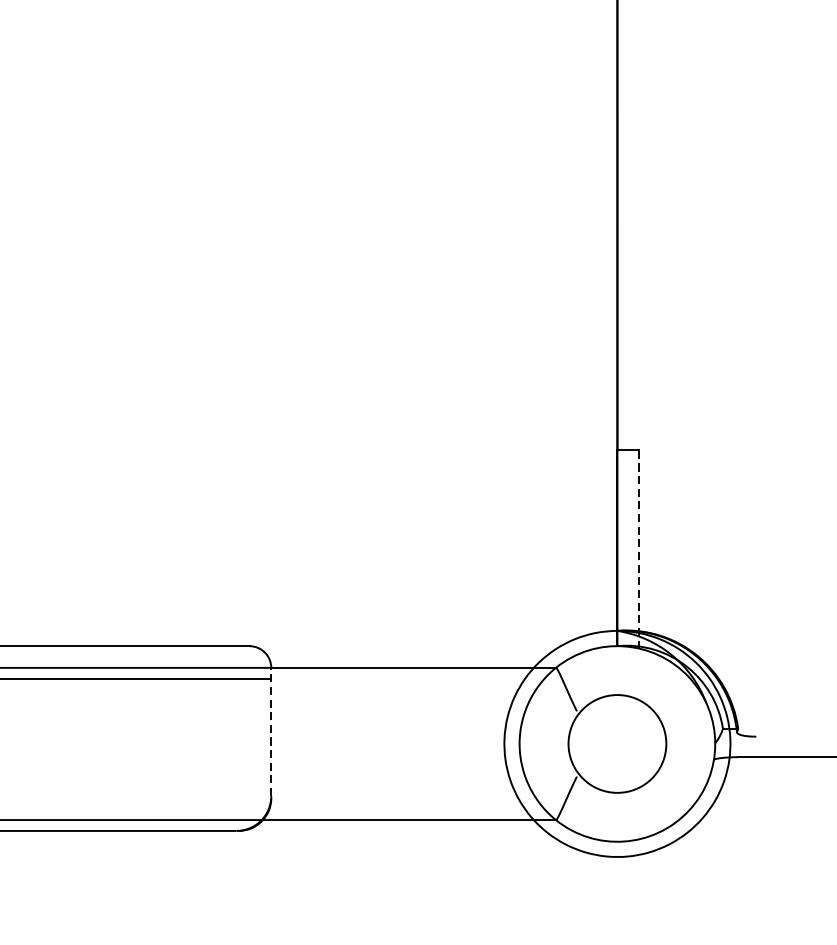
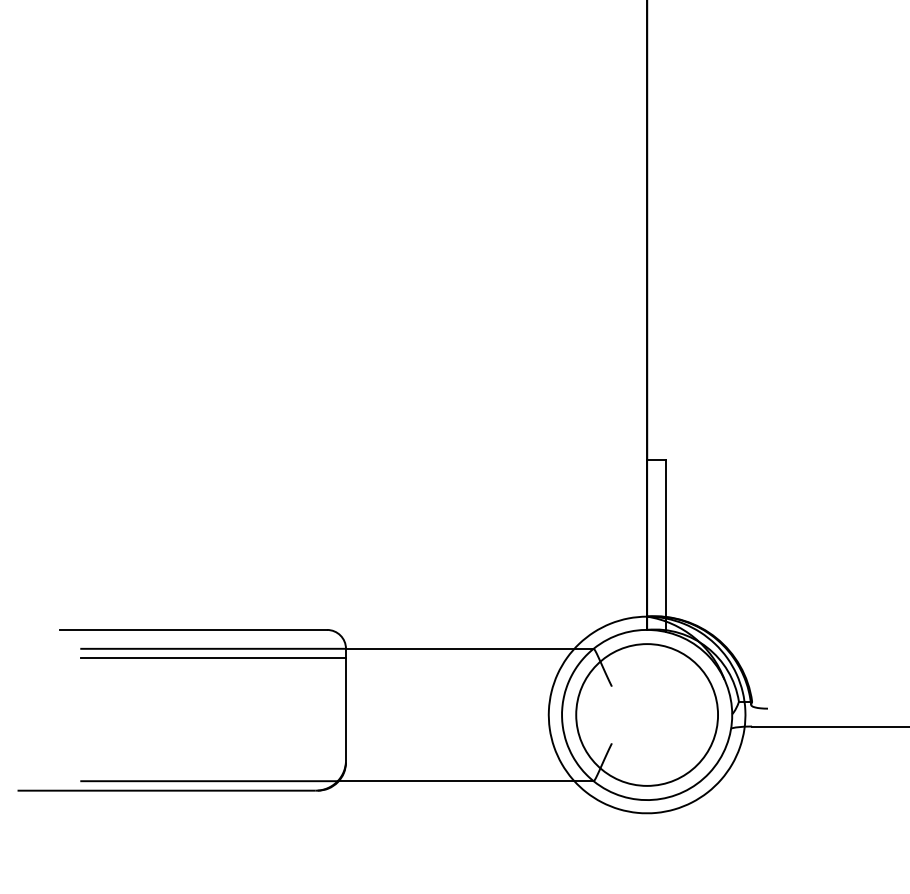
line: (639, 549) -> (666, 545), dashed -> solid
line: (271, 731) -> (346, 704), dashed -> solid
circle: (617, 743) -> (647, 714), size x1.67

